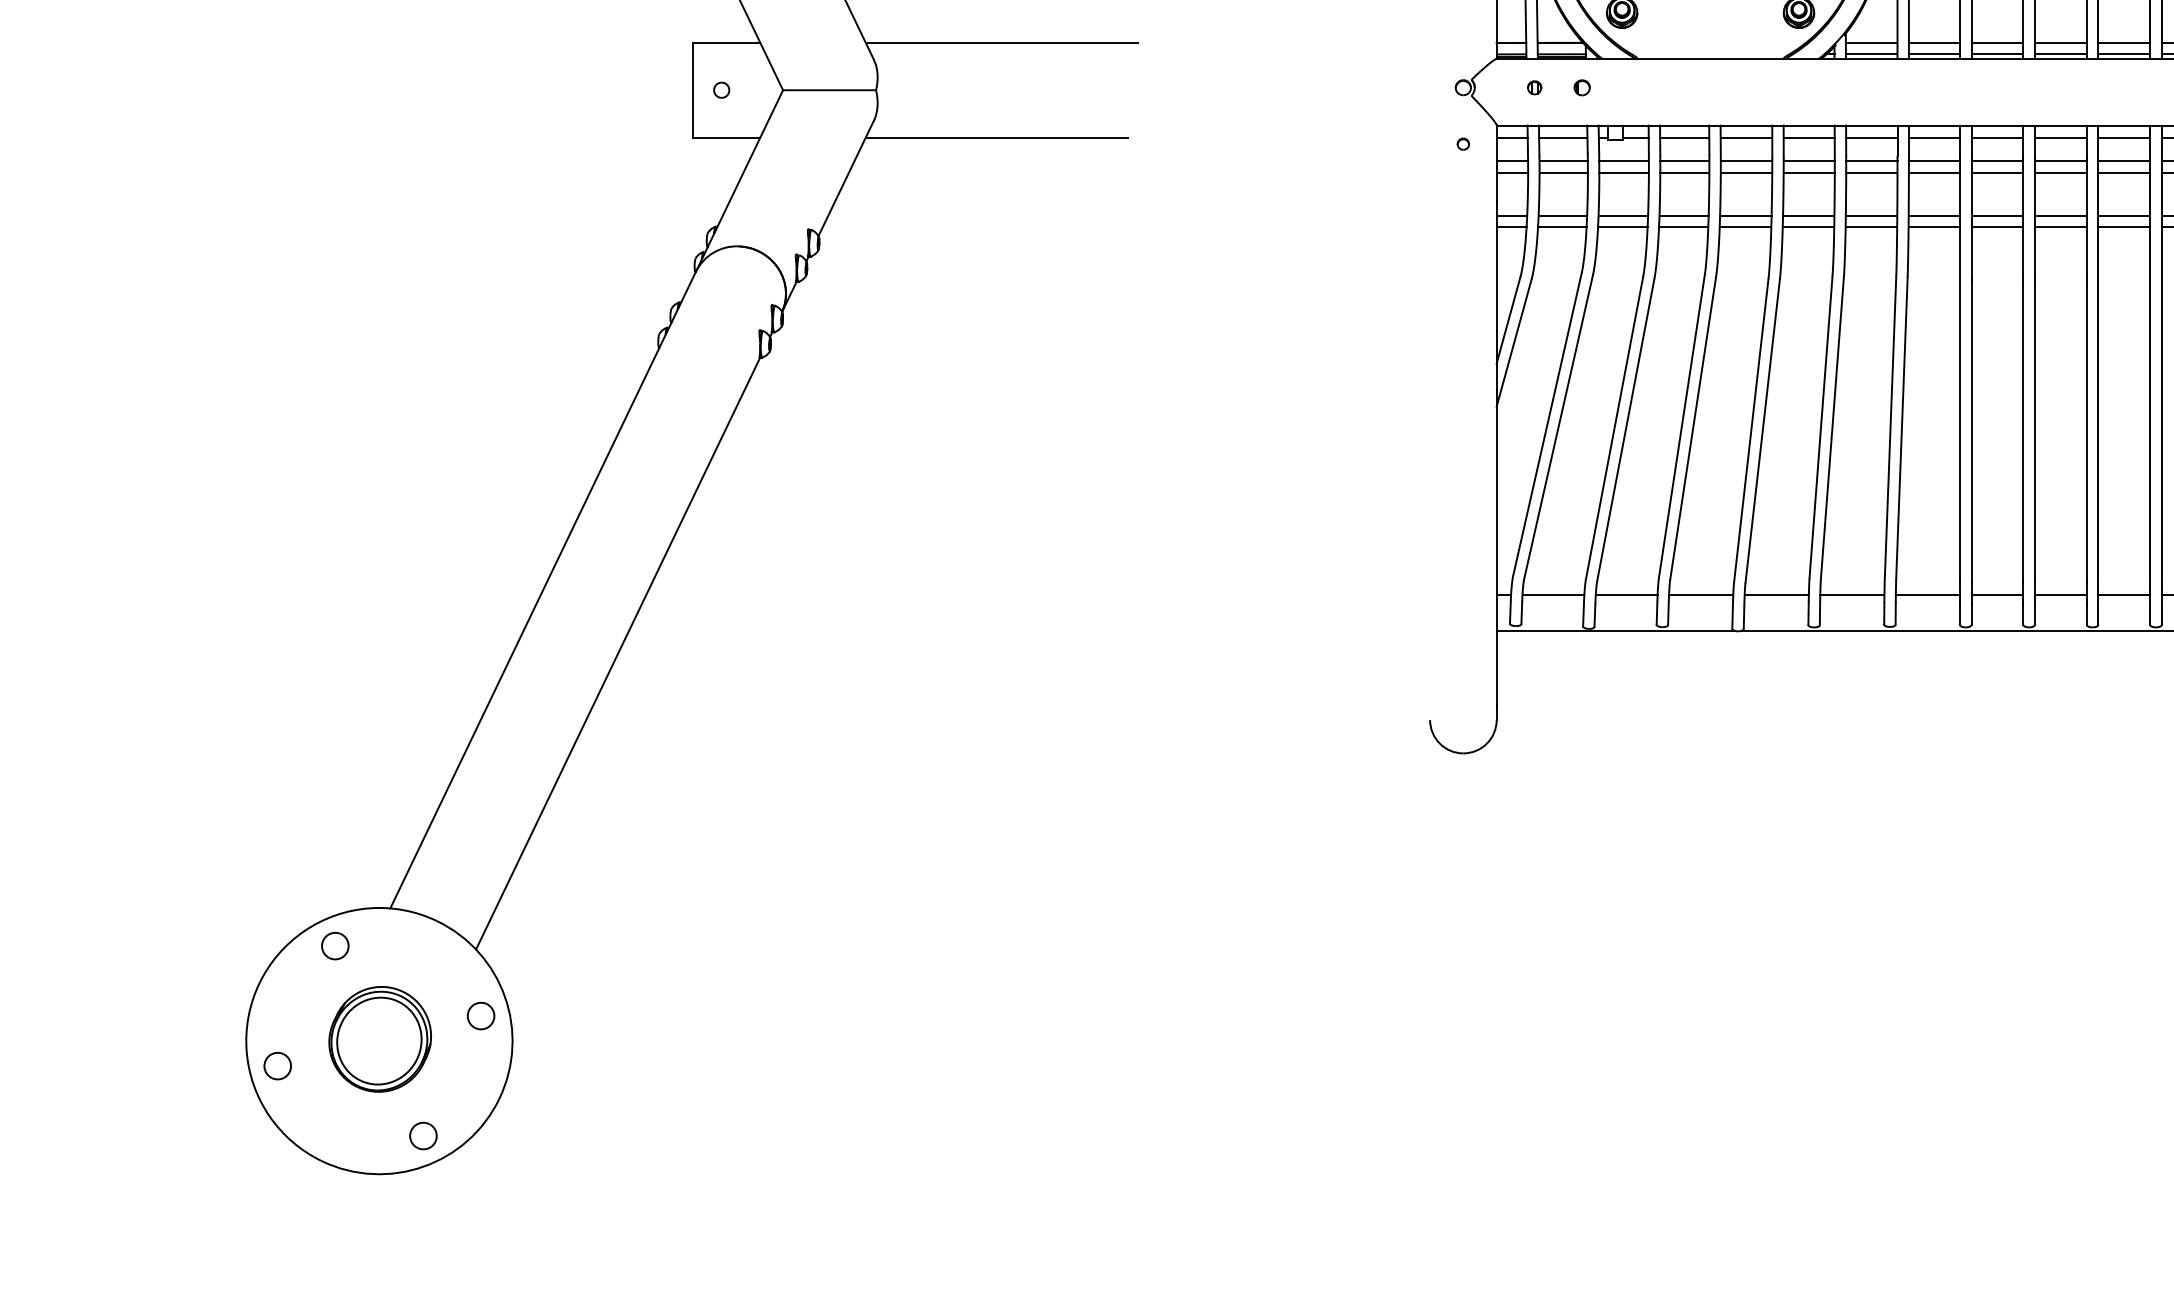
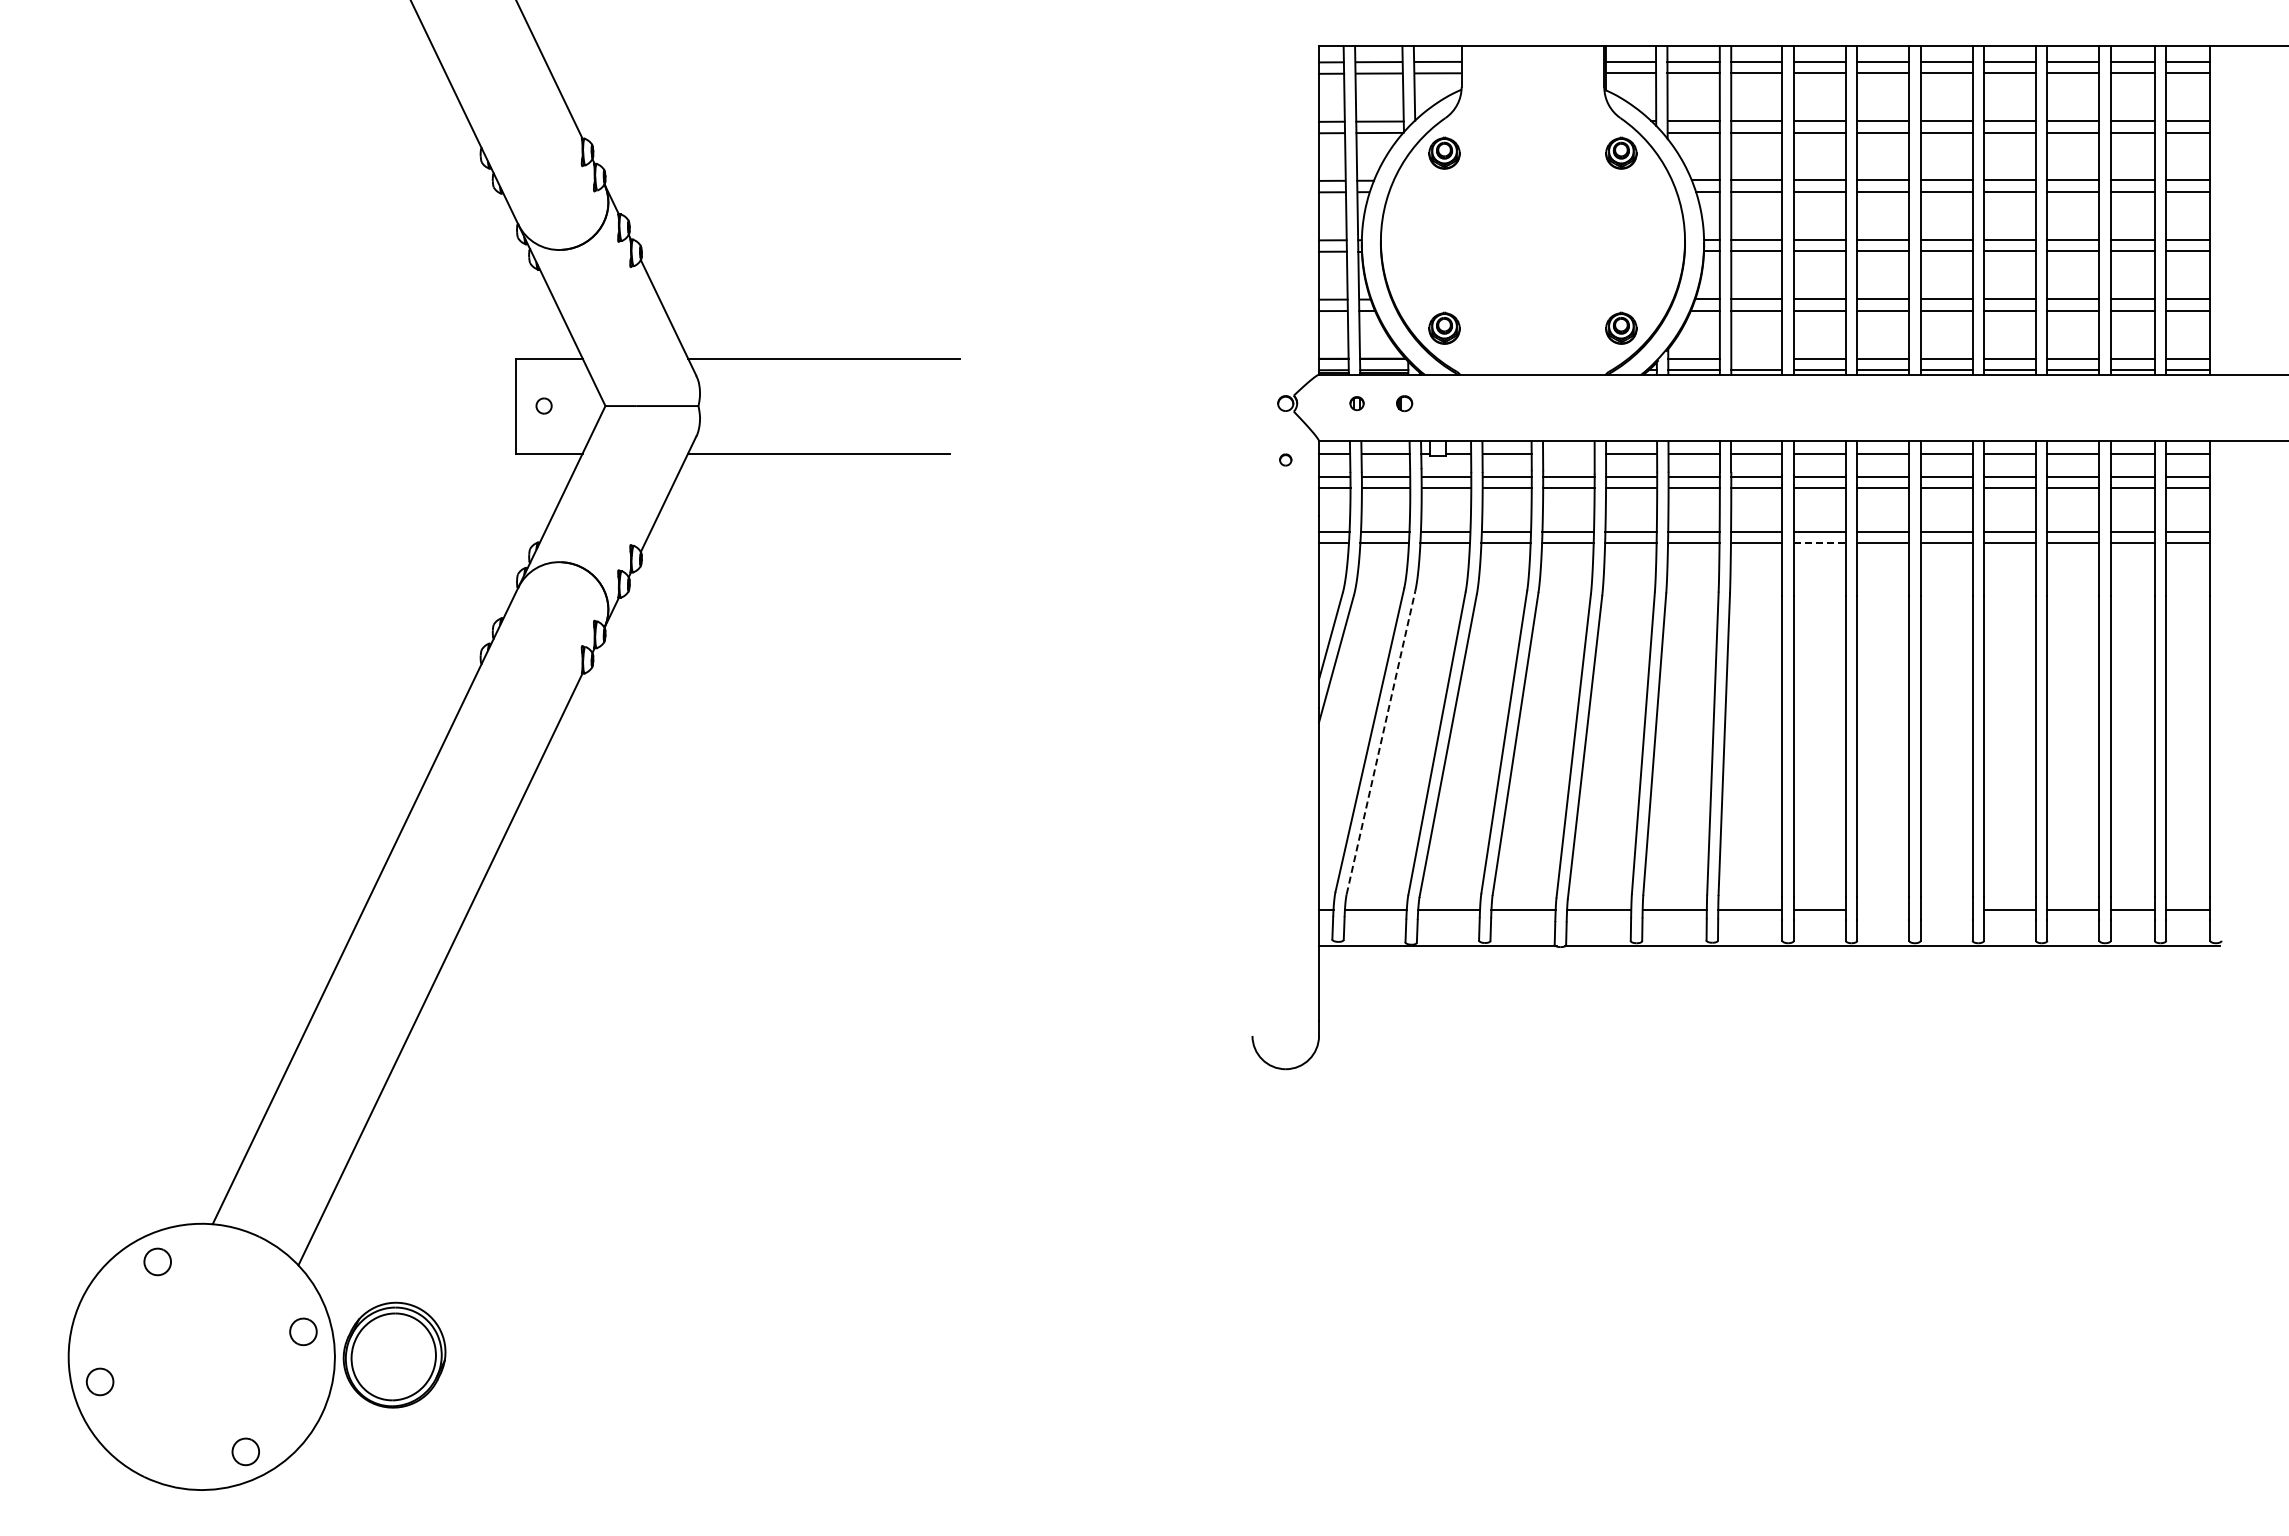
line: (1934, 42) -> (1756, 358), removed
line: (1746, 137) -> (1568, 453), removed
line: (1997, 227) -> (1819, 543), solid -> dashed
line: (1559, 426) -> (1381, 742), solid -> dashed
line: (2061, 594) -> (1883, 910), removed
line: (2124, 594) -> (1946, 910), removed
part: (380, 1038) -> (394, 1354), moved

